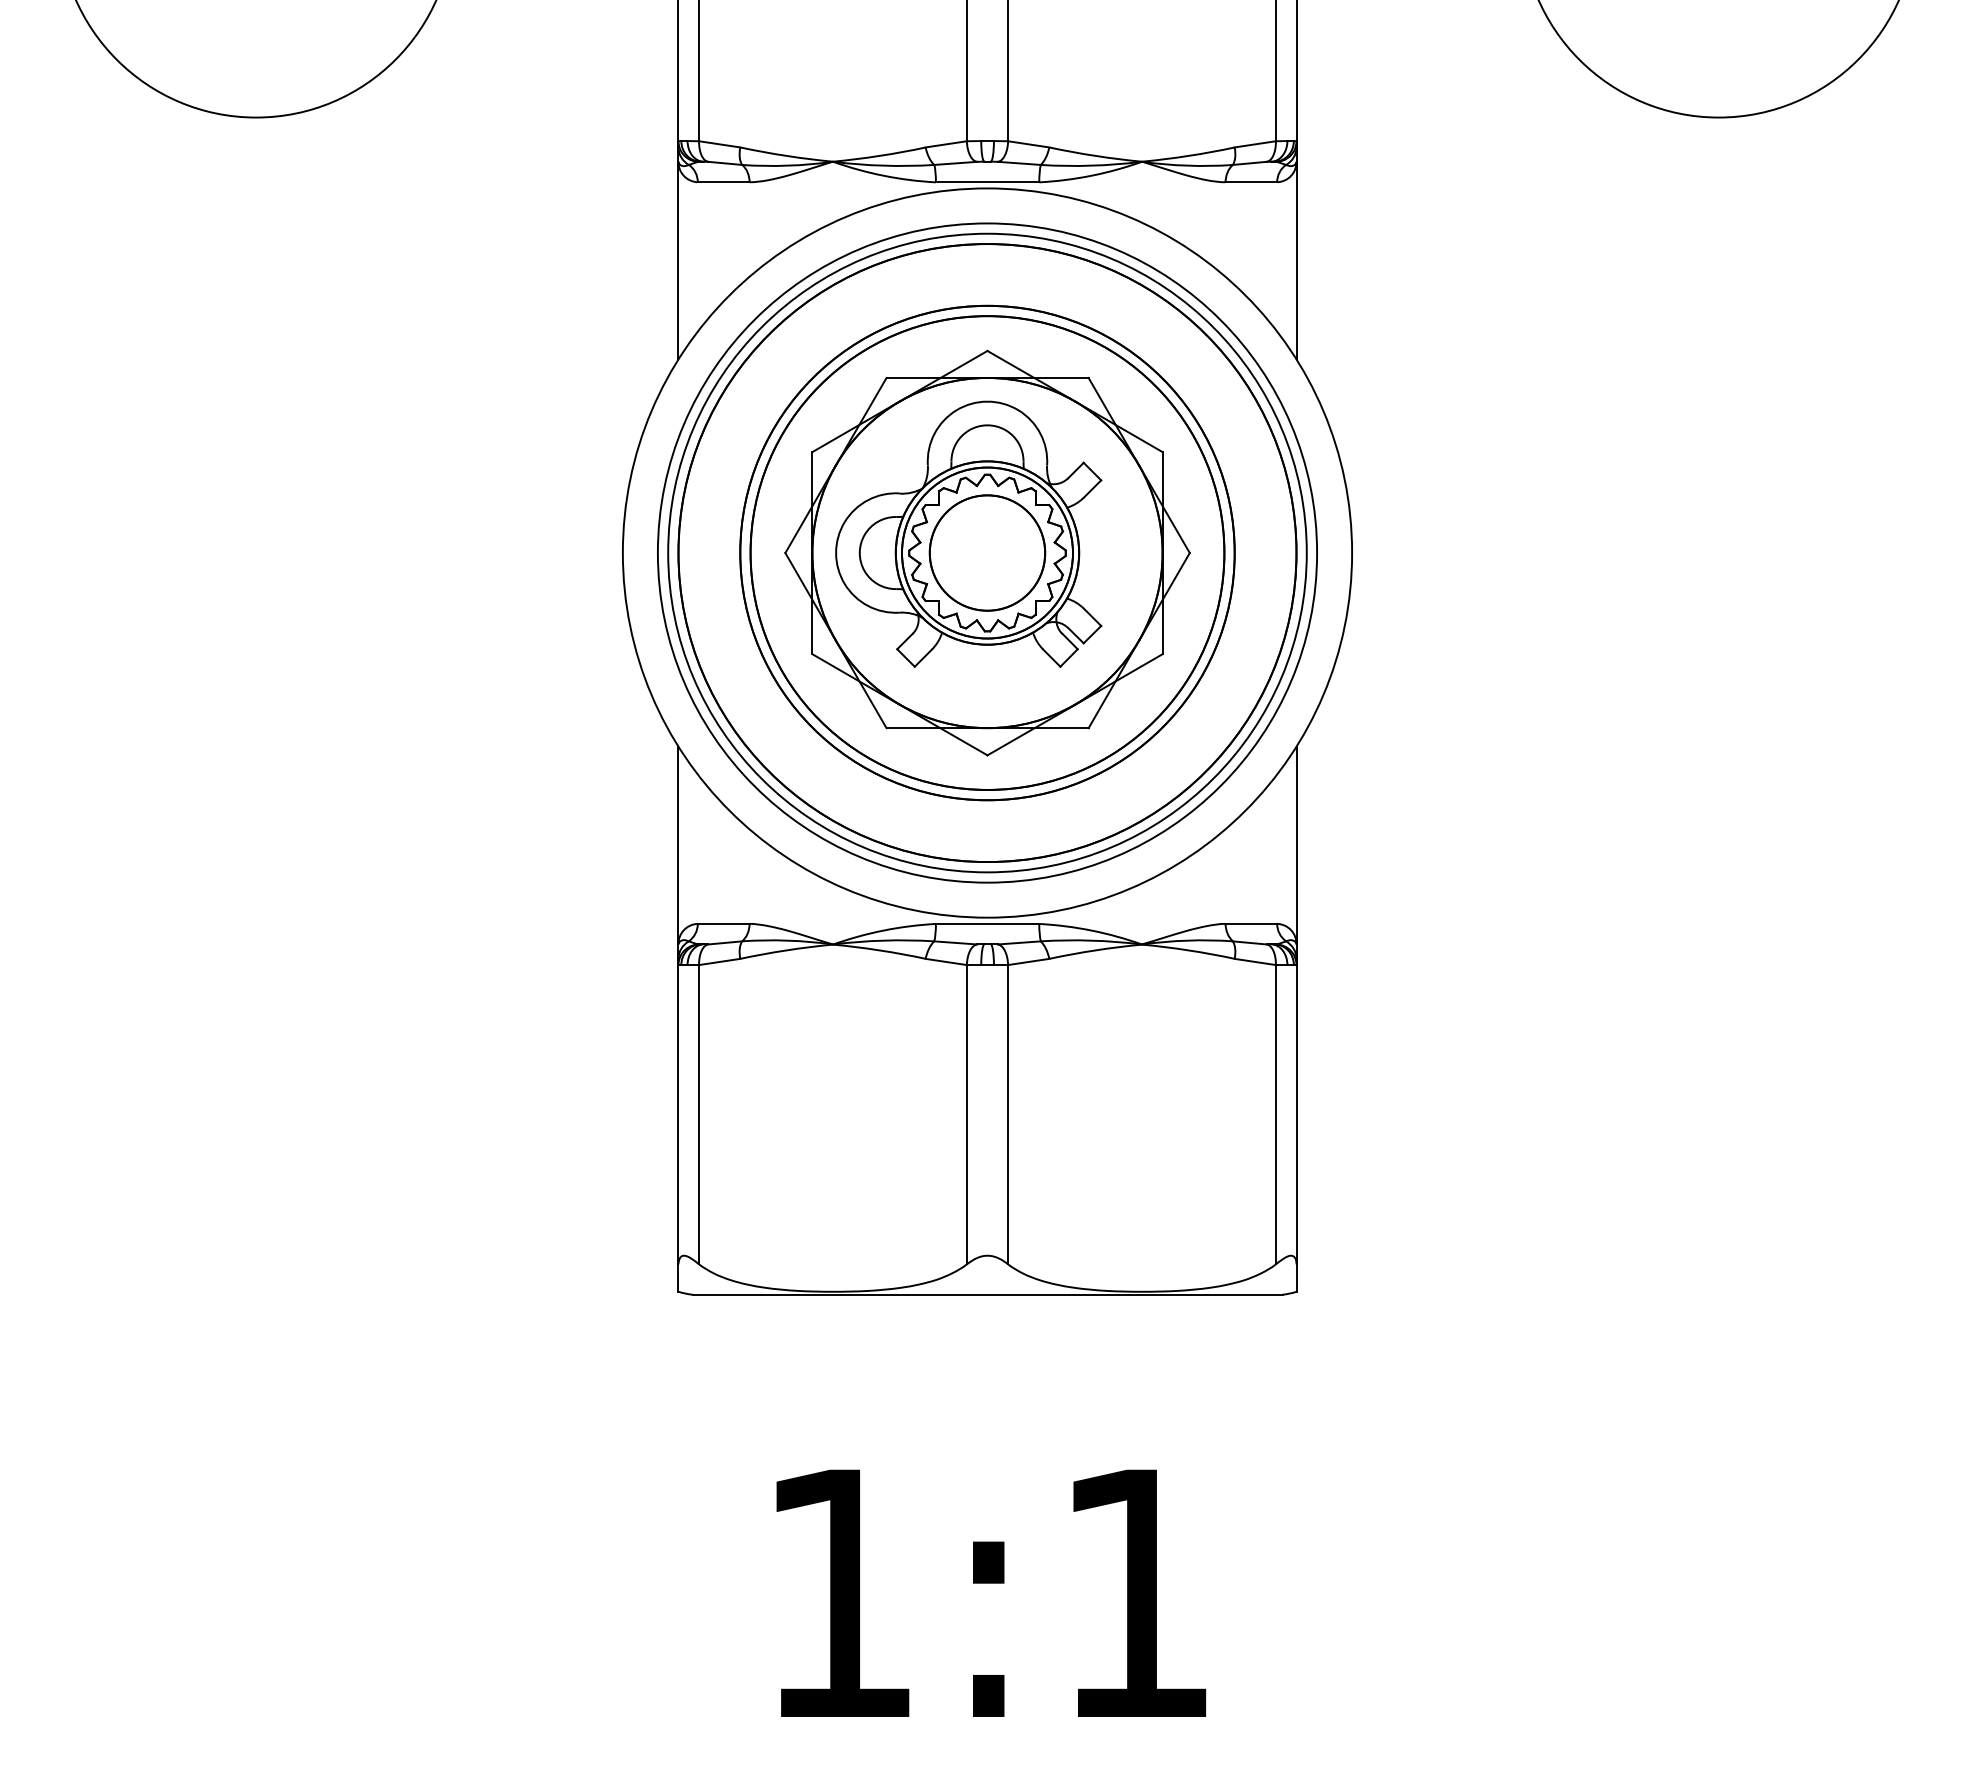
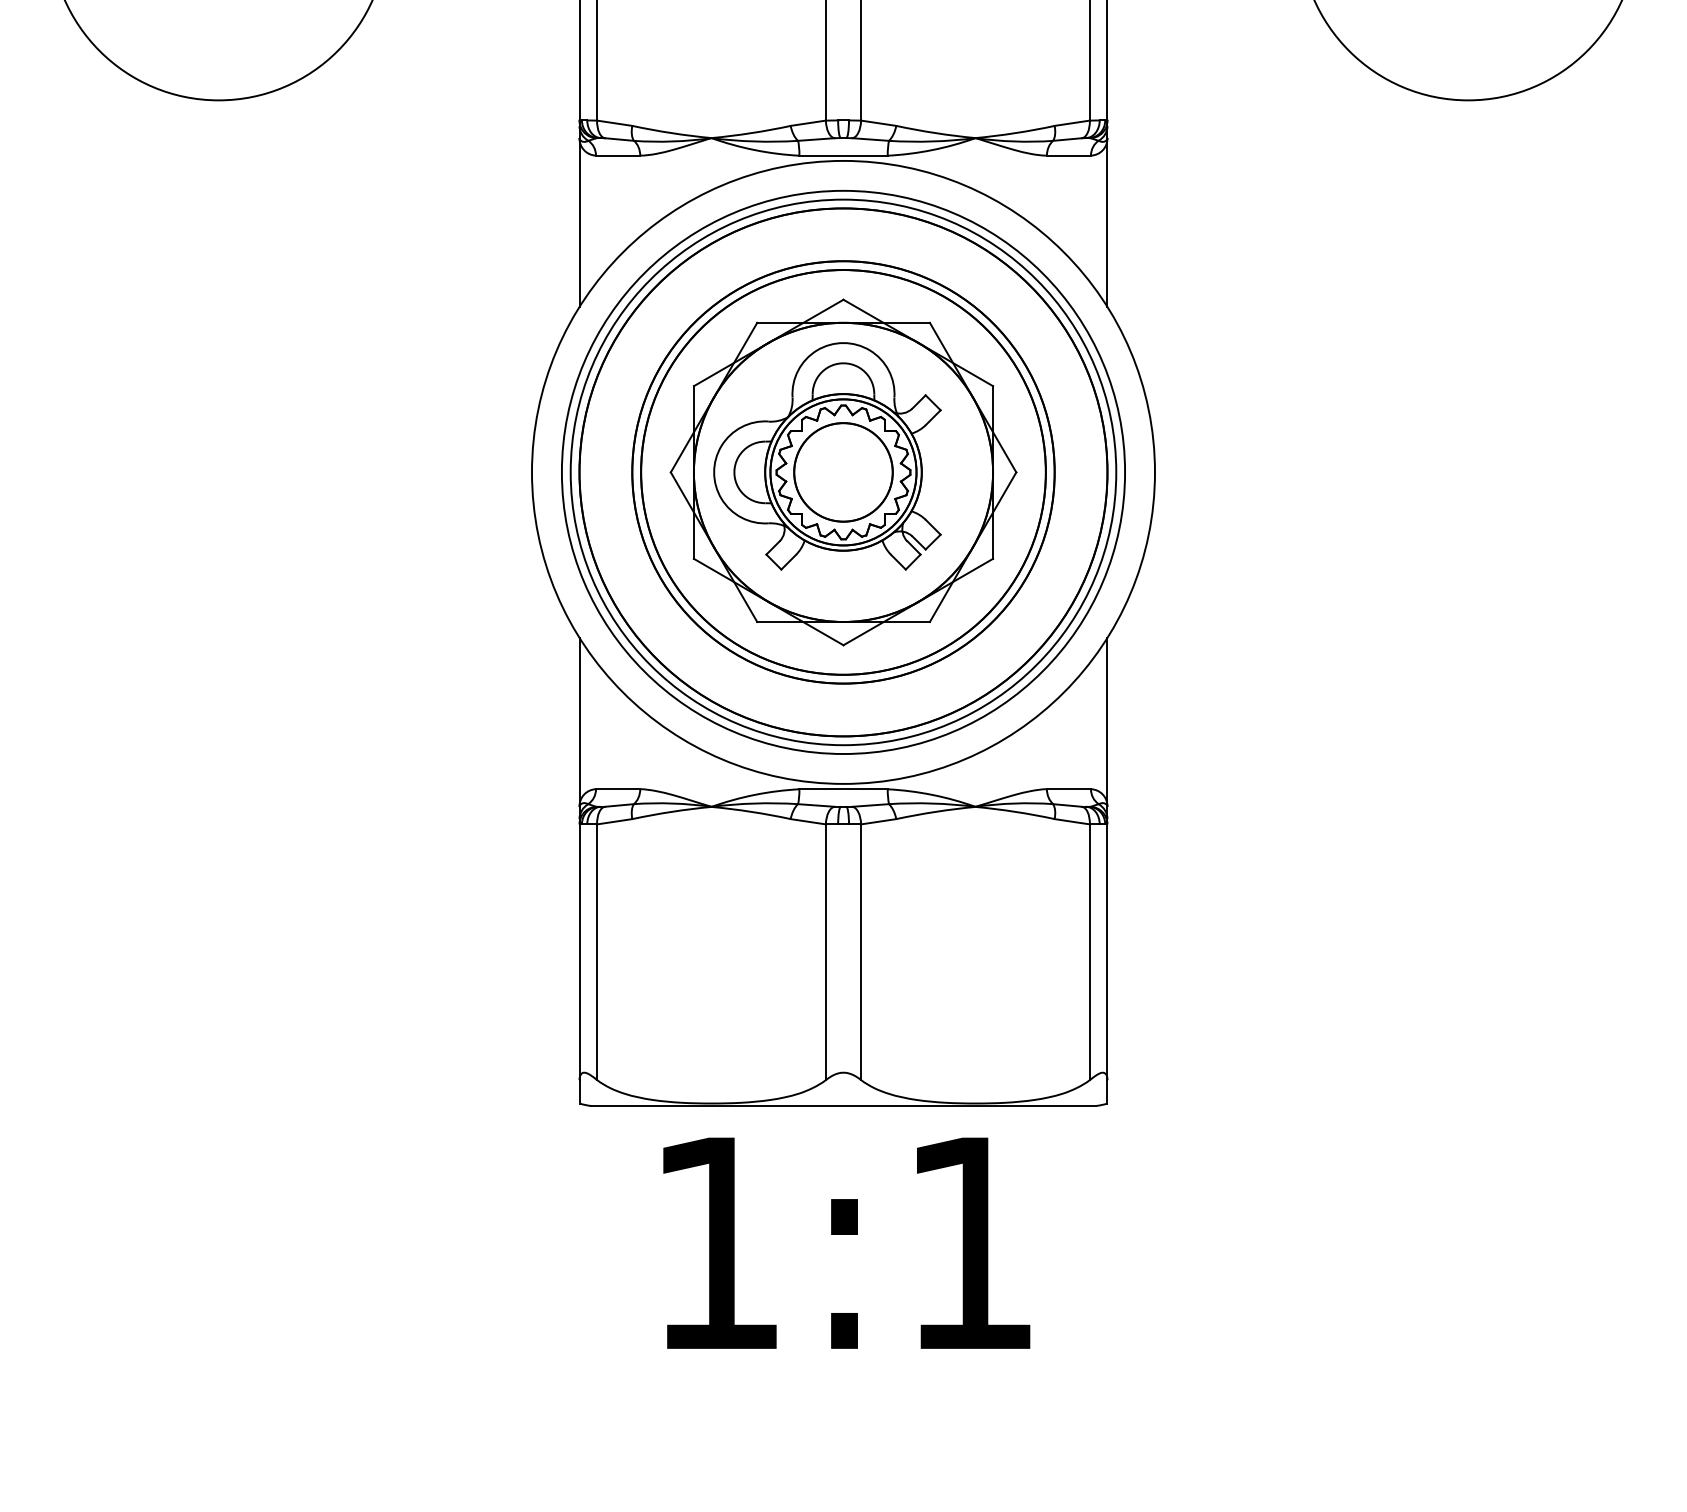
text: (991, 1592) -> (846, 1242), moved

